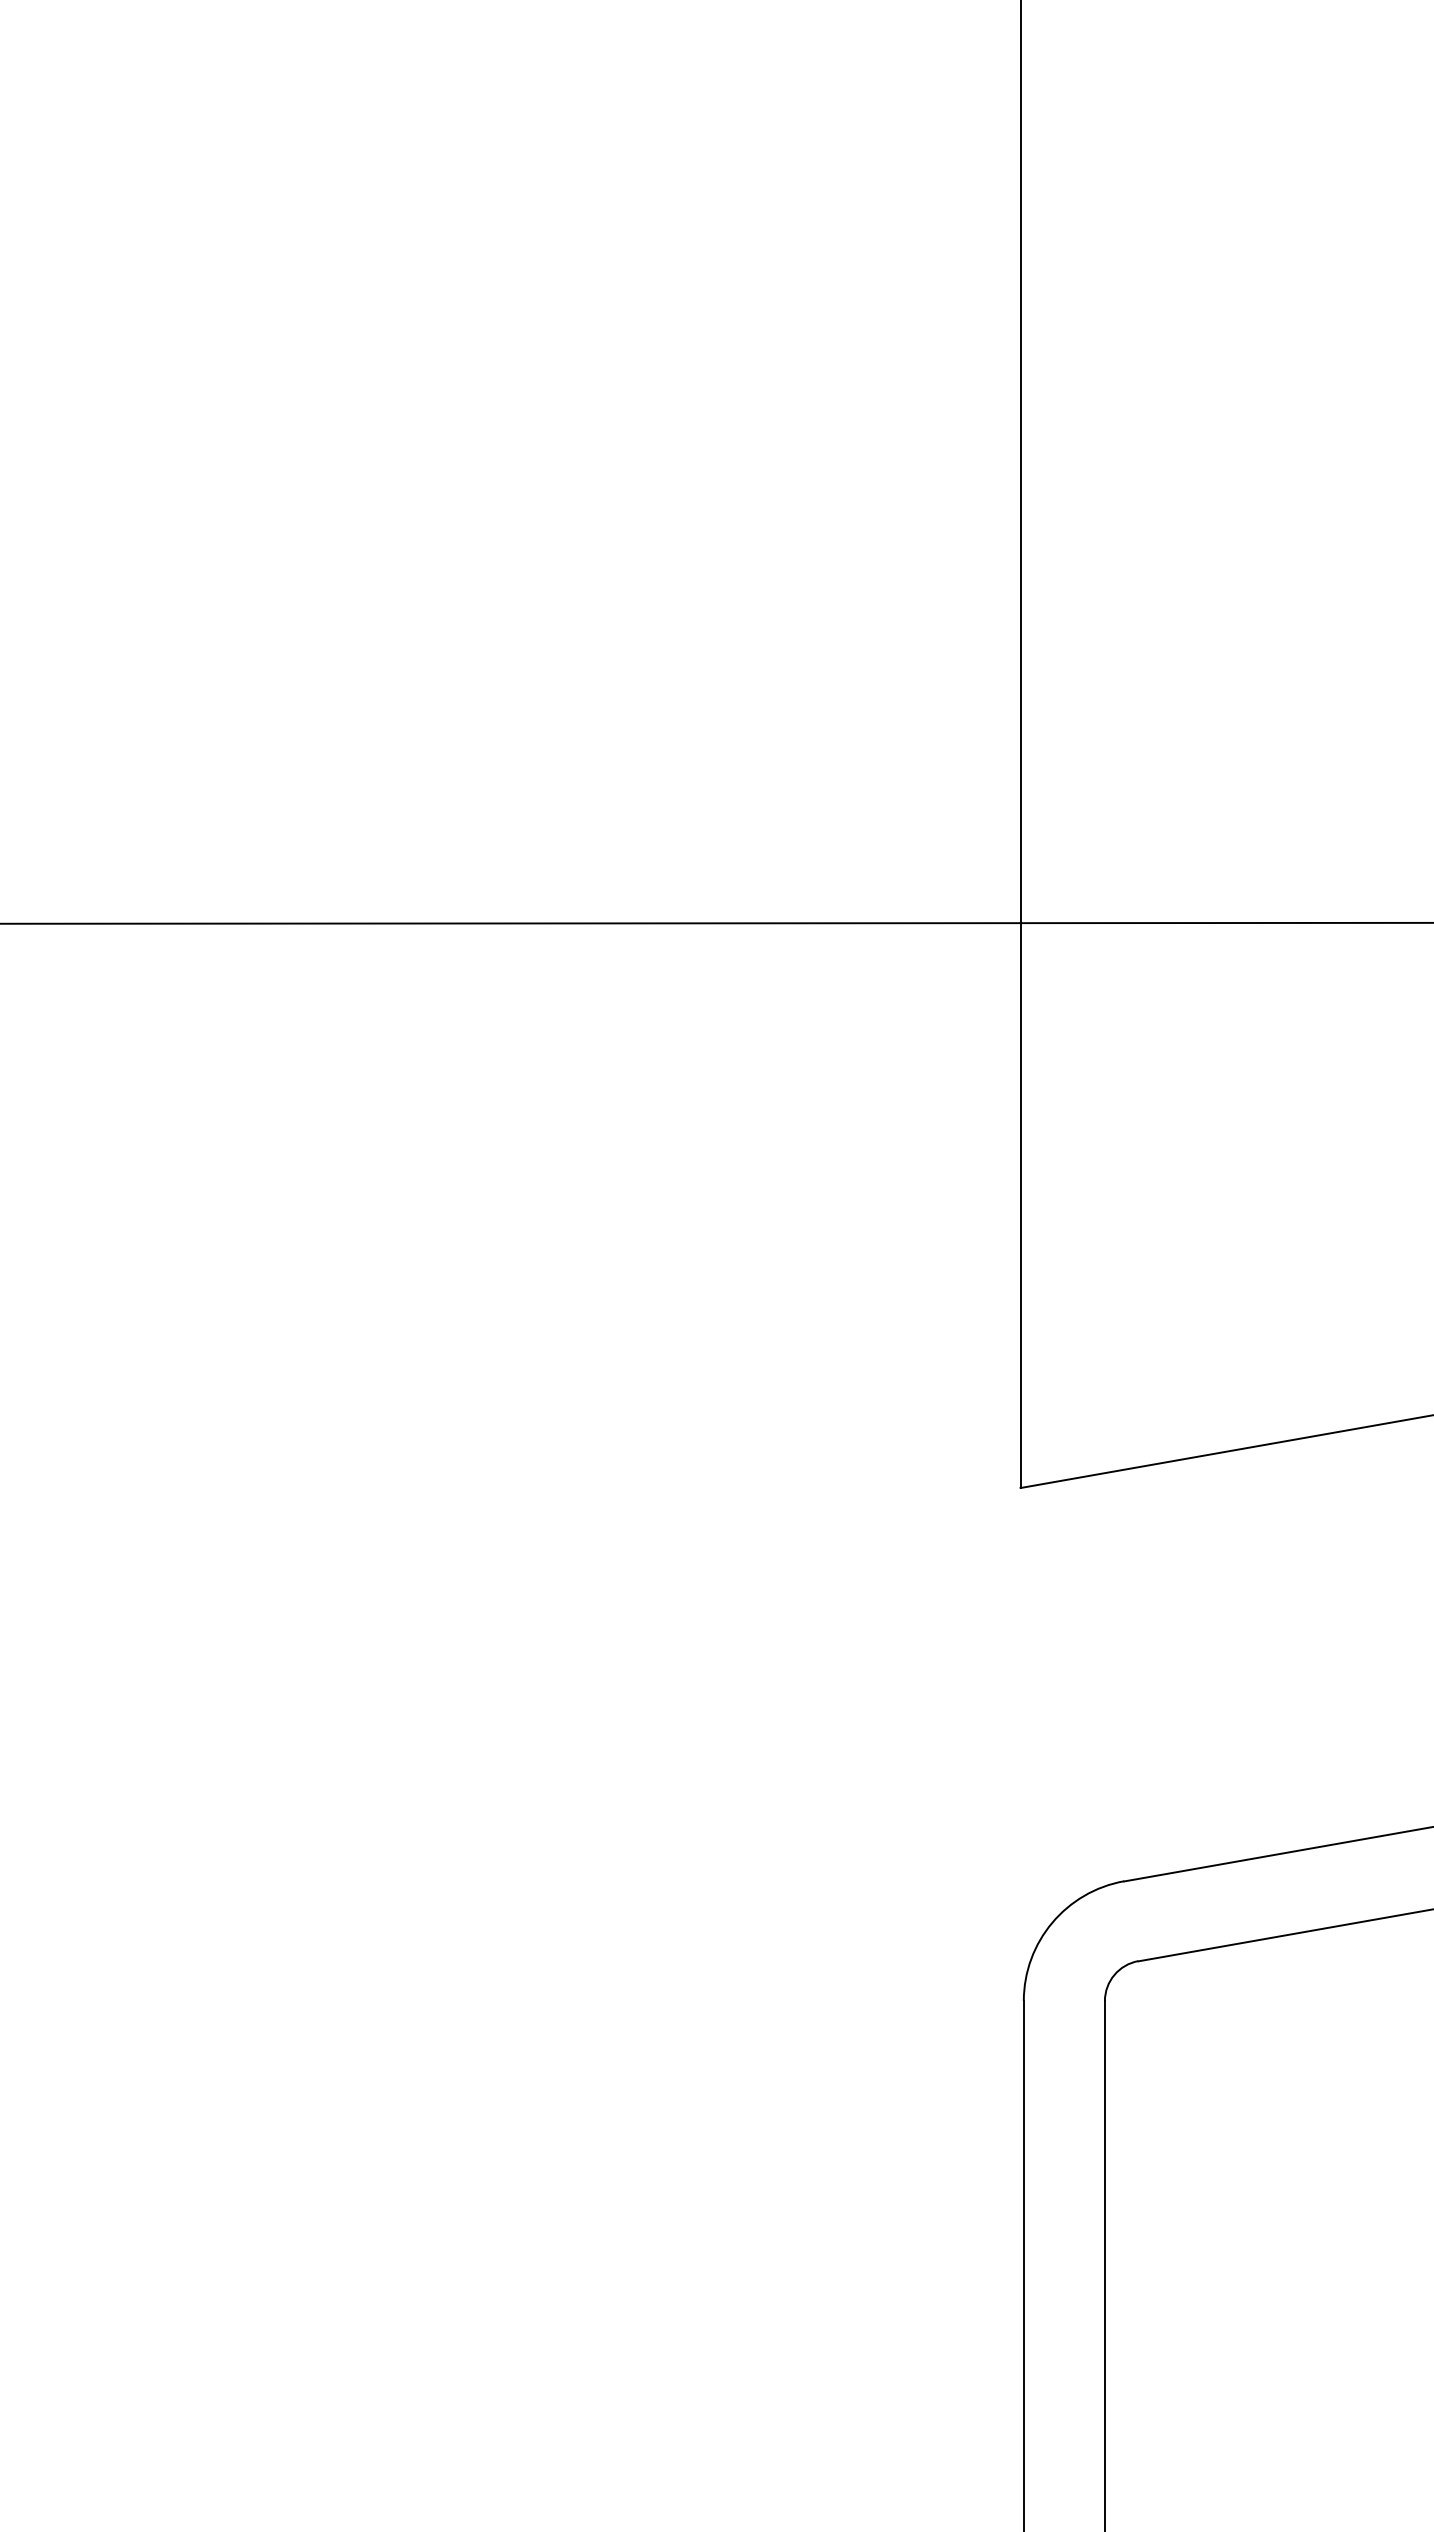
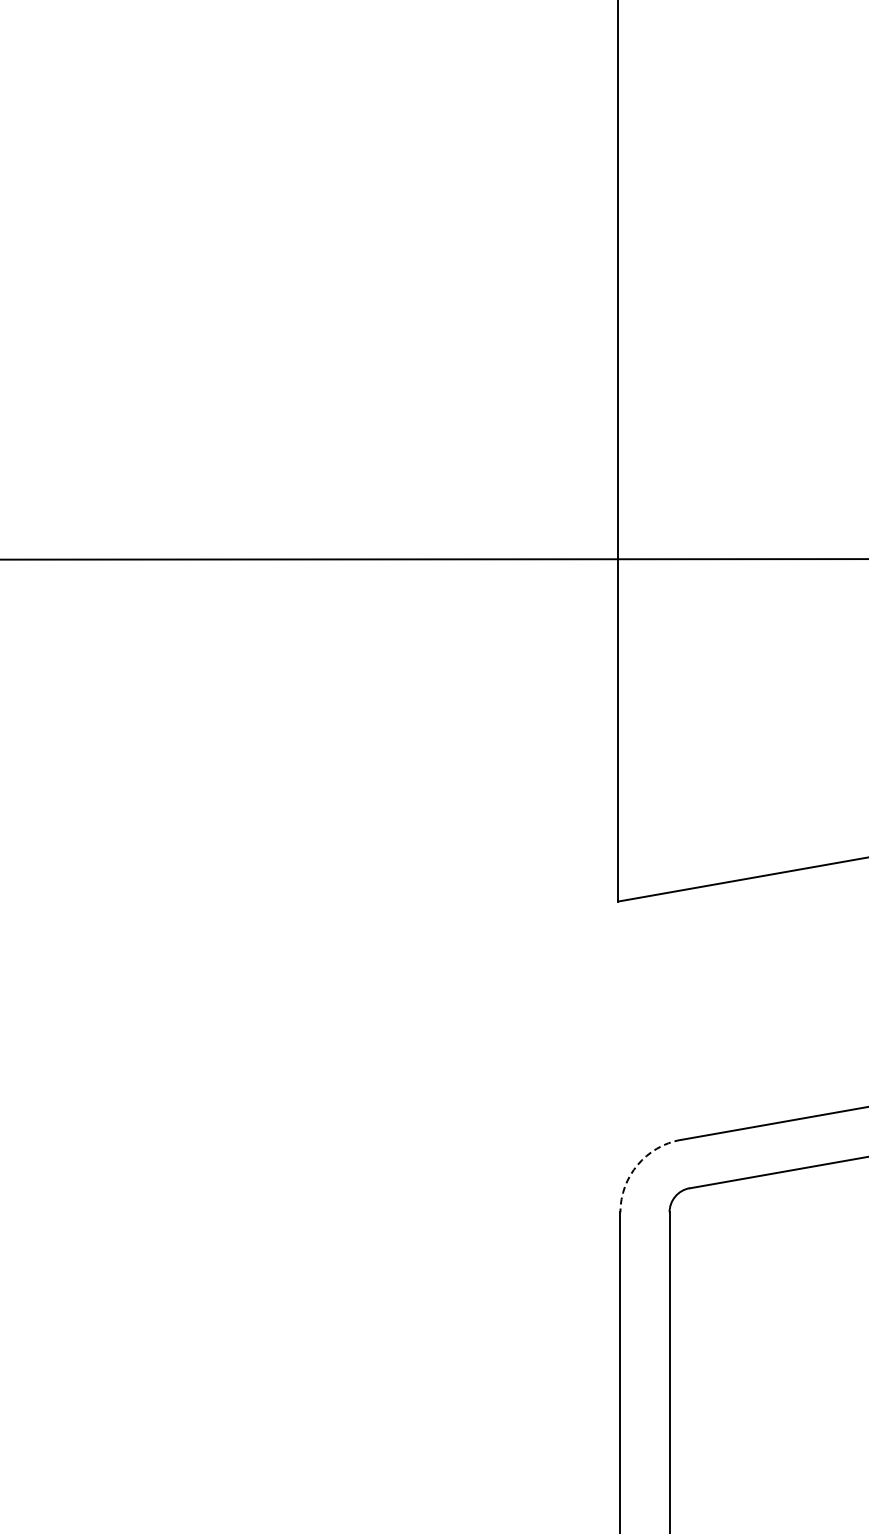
arc: (1052, 1922) -> (637, 1164), solid -> dashed

